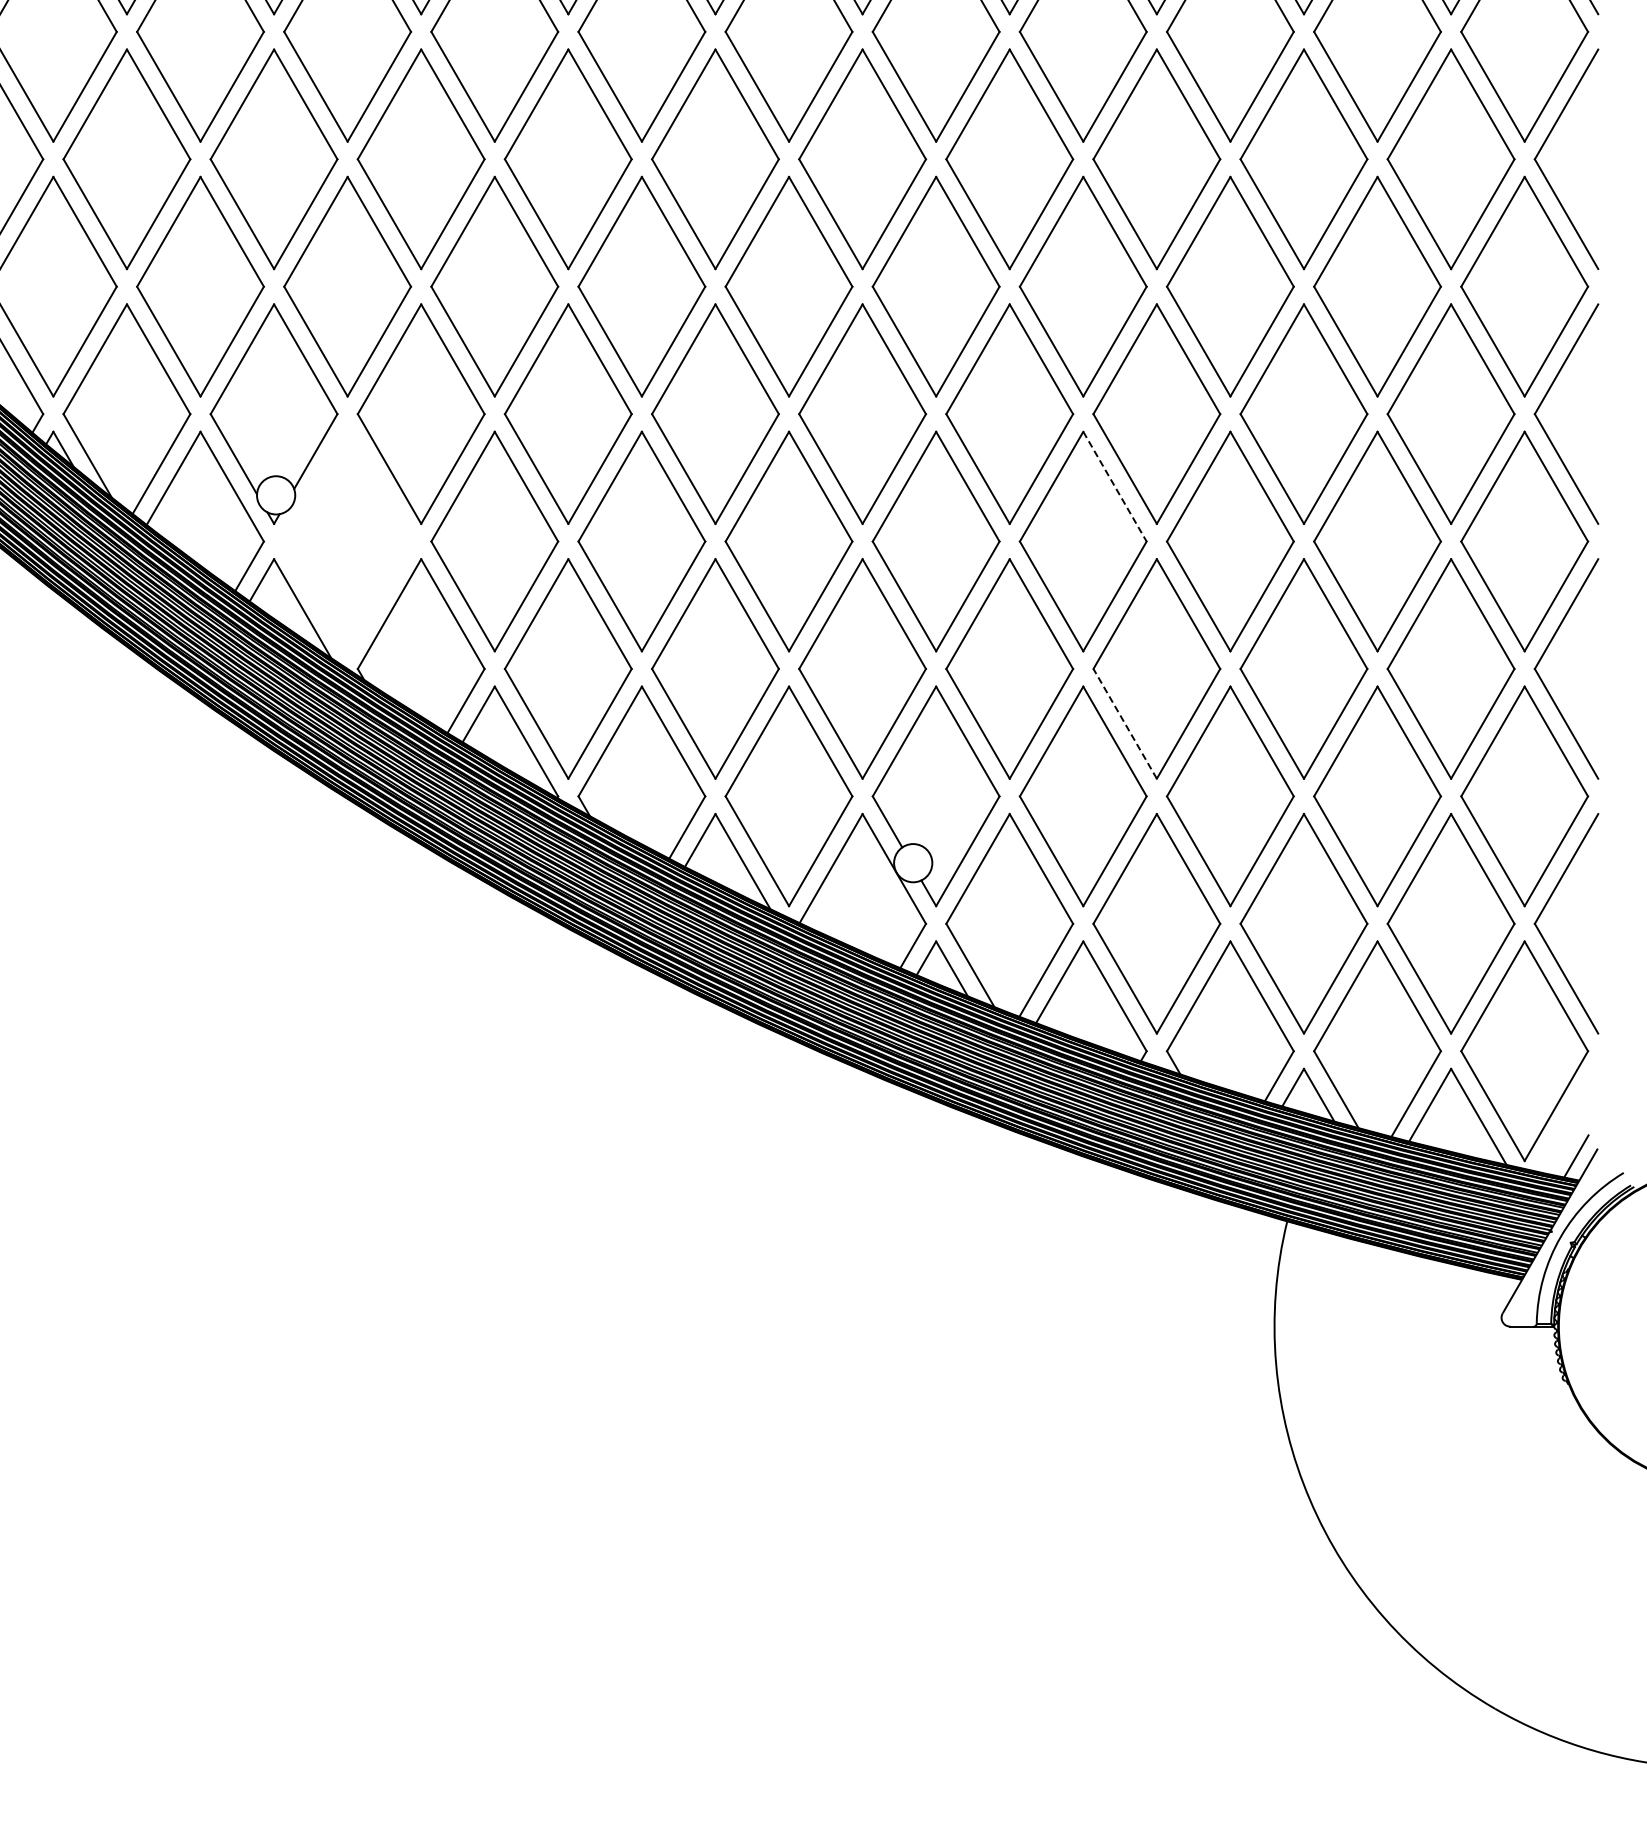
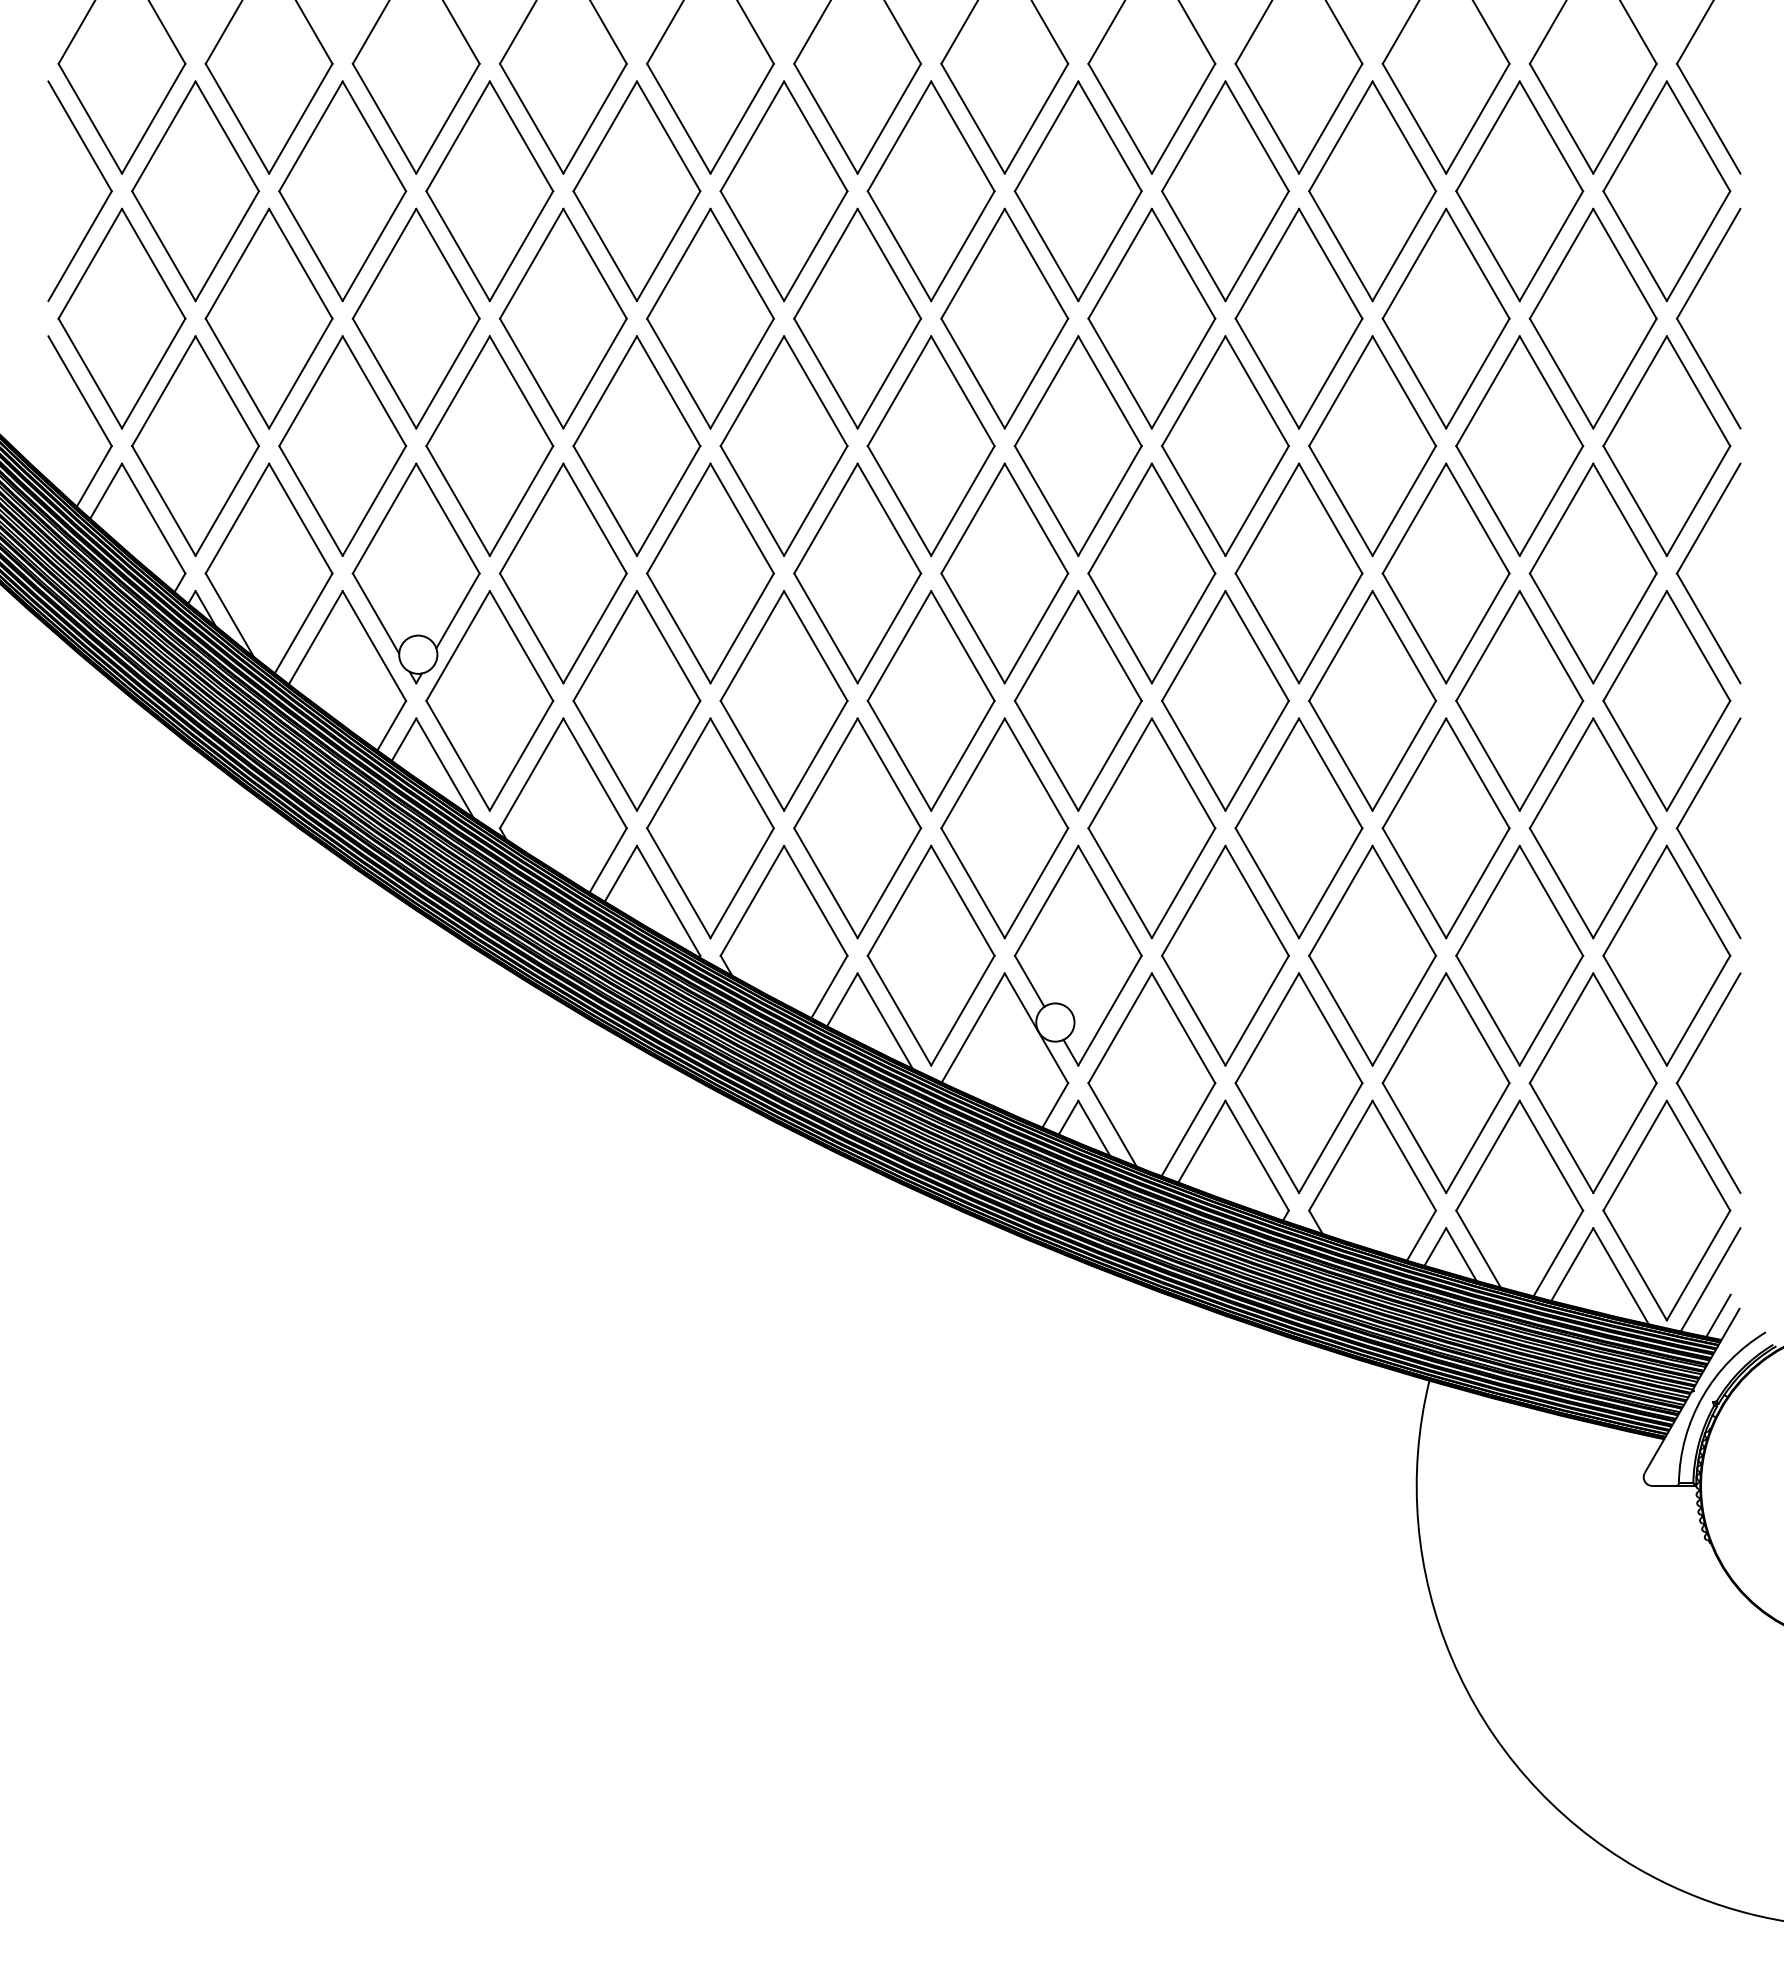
line: (1115, 487) -> (1257, 646), dashed -> solid
part: (347, 541) -> (489, 700), added
line: (1125, 723) -> (1267, 882), dashed -> solid
line: (1568, 1120) -> (1710, 1279), added

